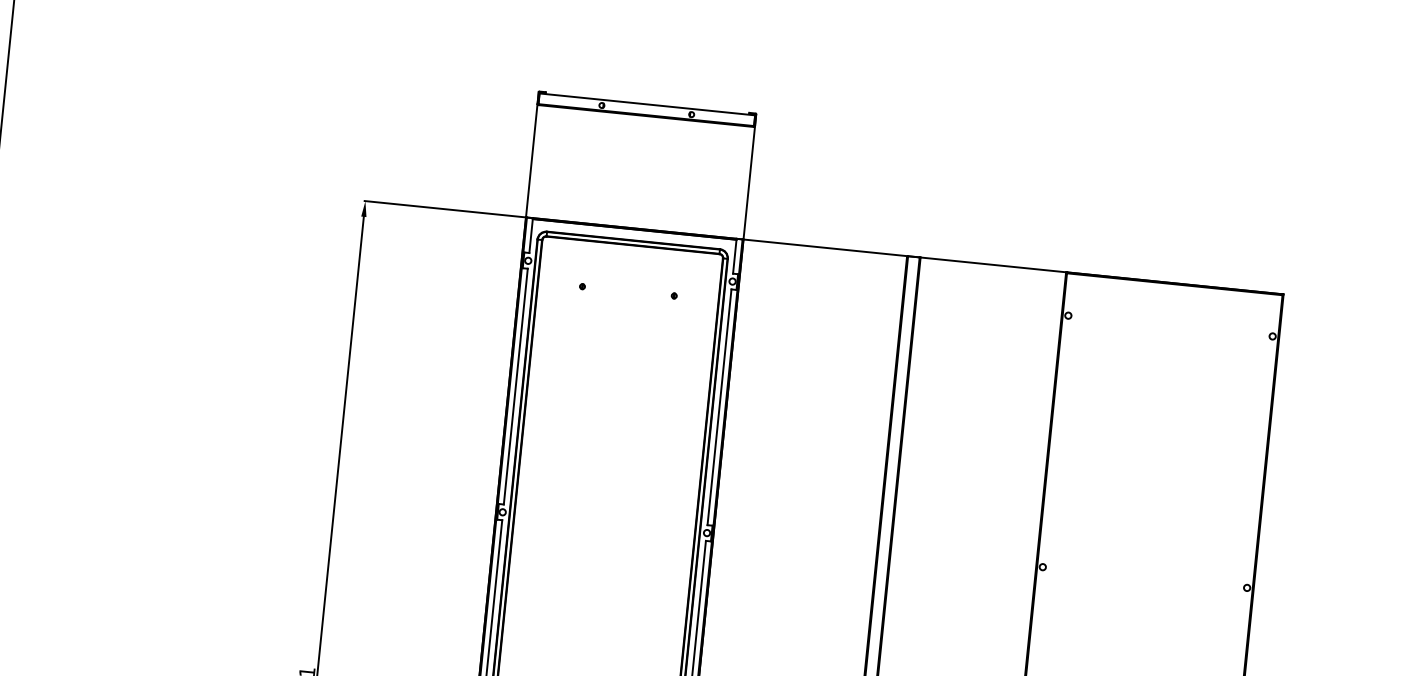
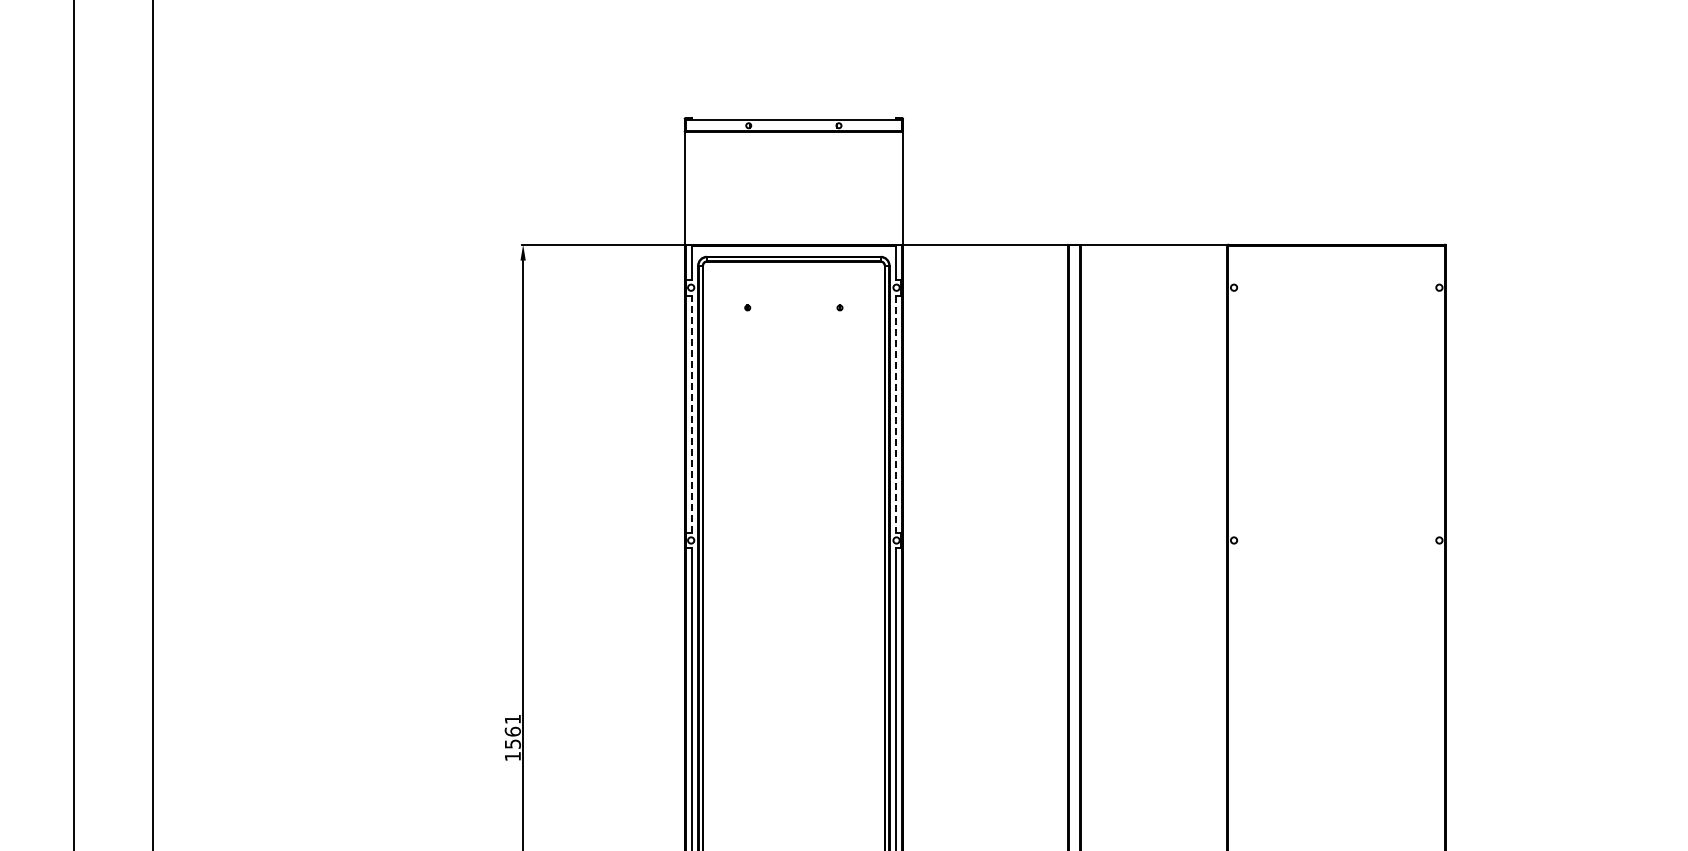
line: (515, 386) -> (691, 413), solid -> dashed
line: (719, 407) -> (896, 414), solid -> dashed

